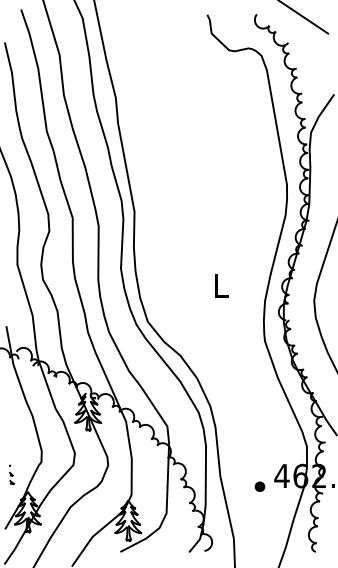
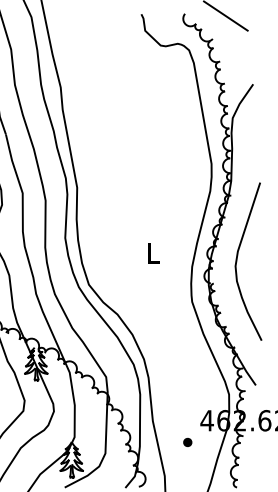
part: (259, 486) -> (187, 442), moved

